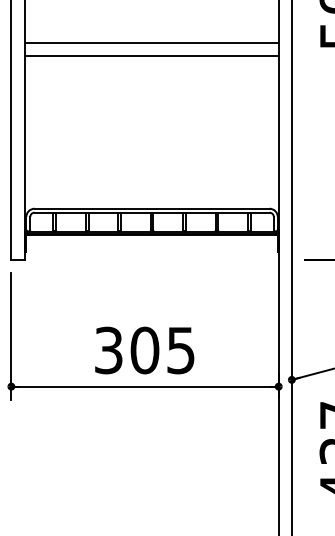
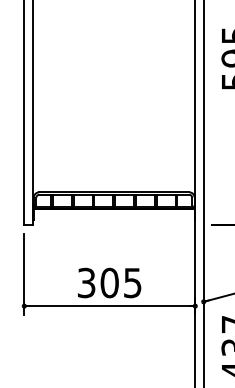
line: (150, 43) -> (113, 86), removed
line: (150, 55) -> (113, 94), removed

